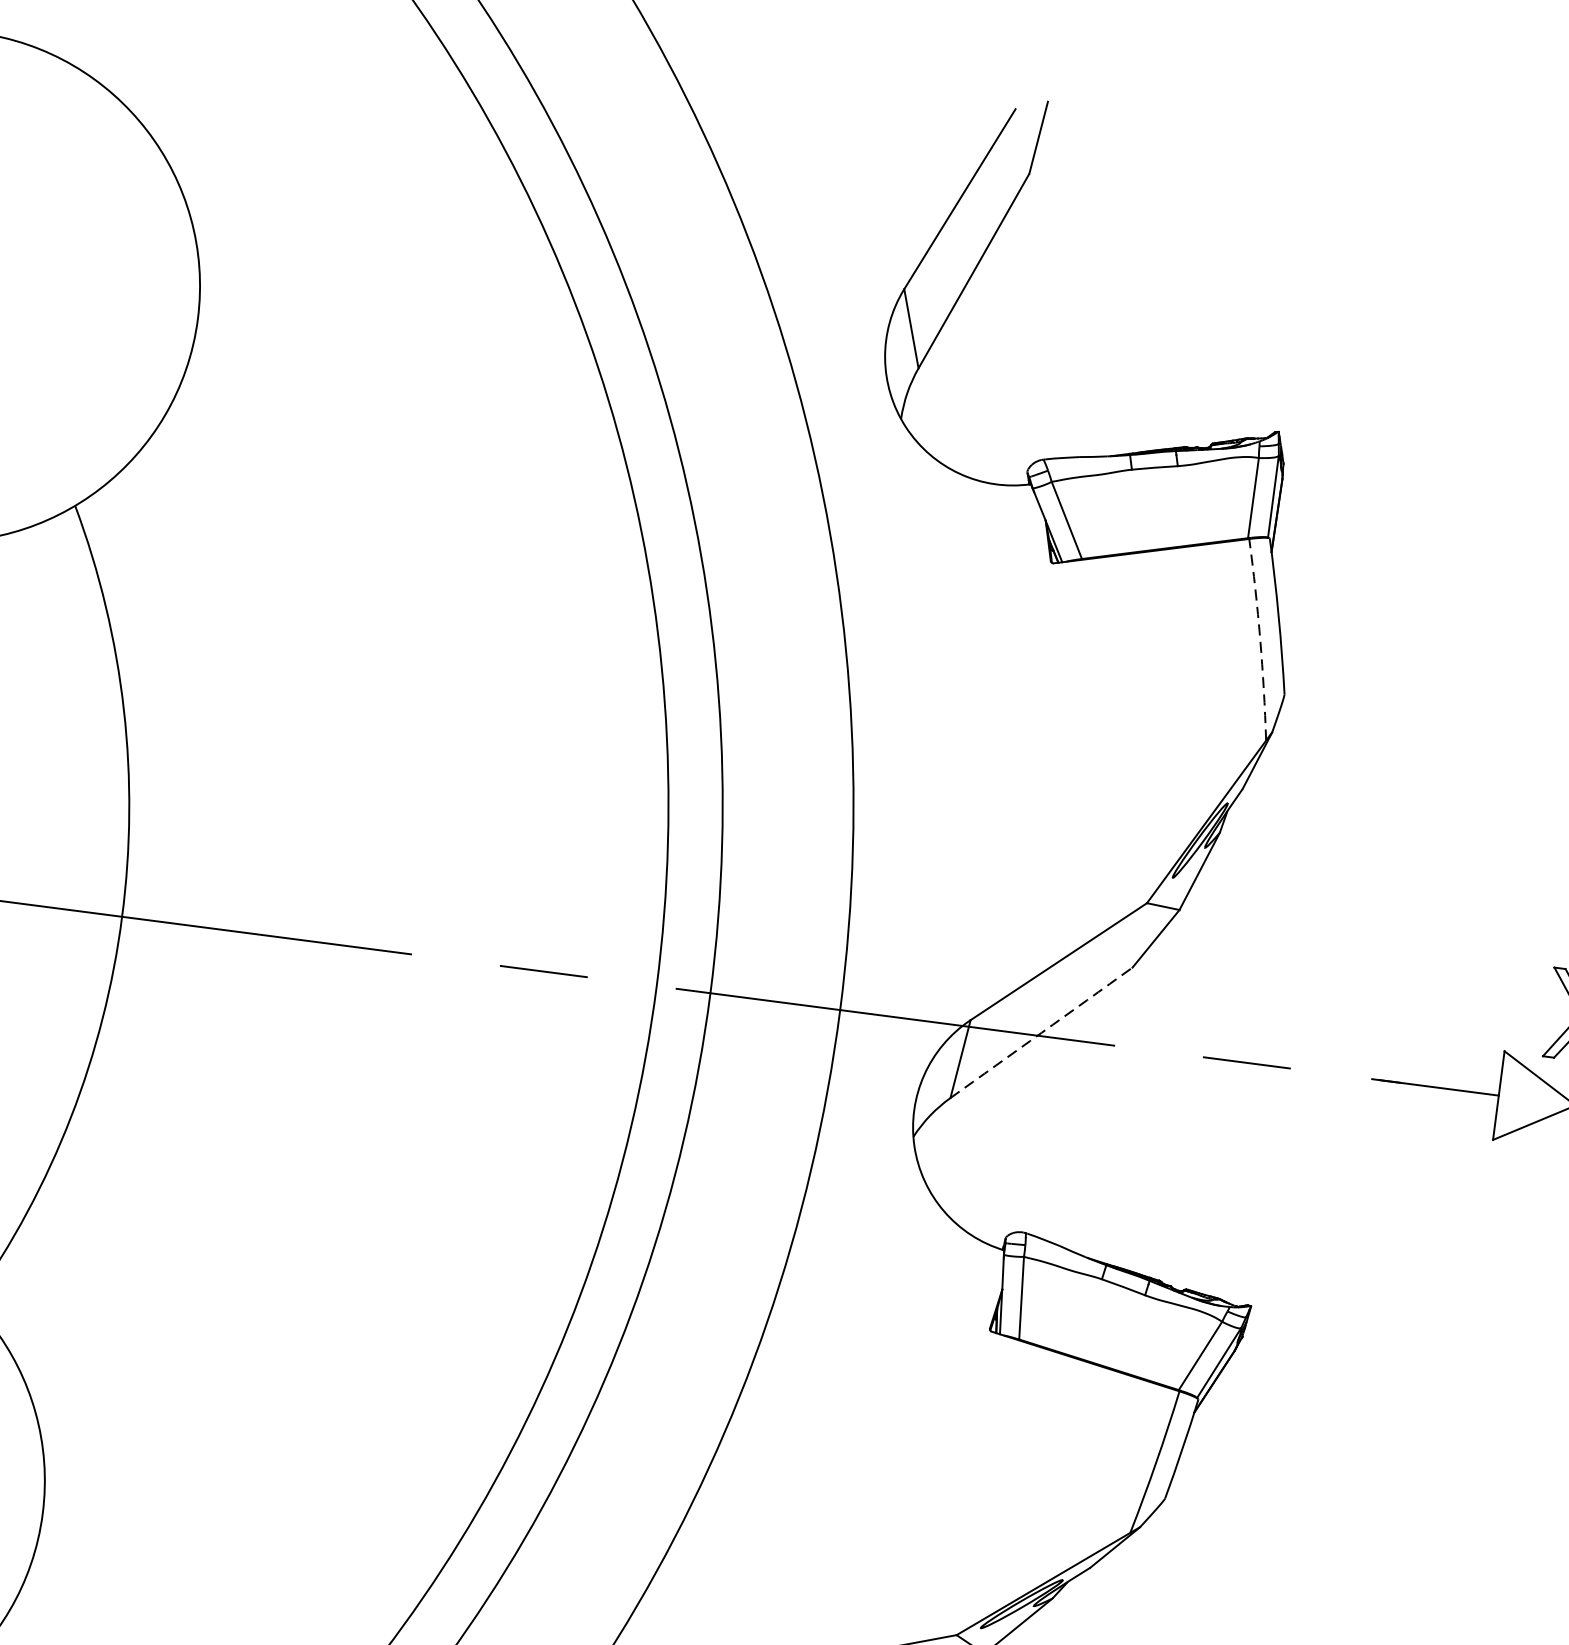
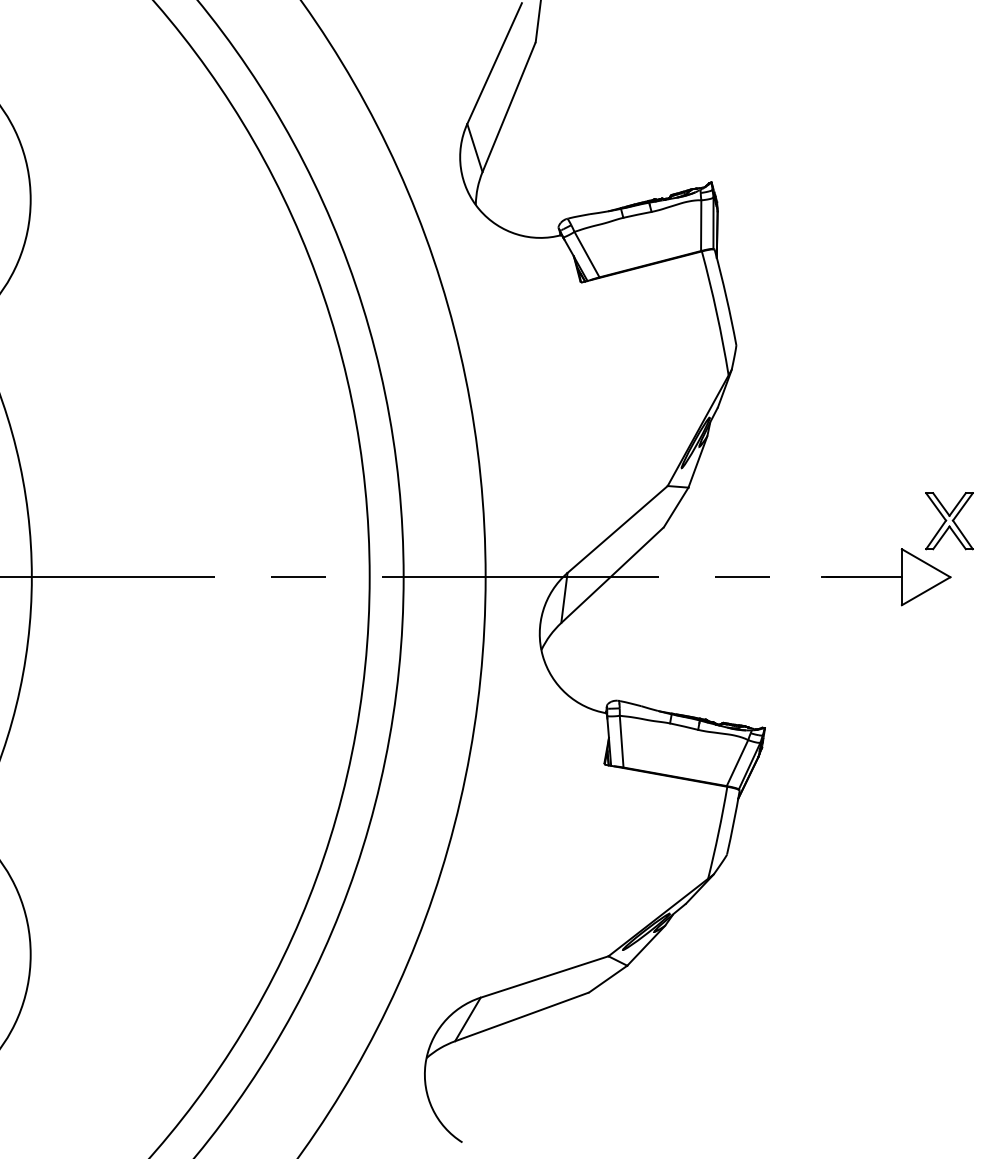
arc: (1259, 640) -> (716, 313), dashed -> solid
arc: (1041, 1033) -> (612, 575), dashed -> solid

